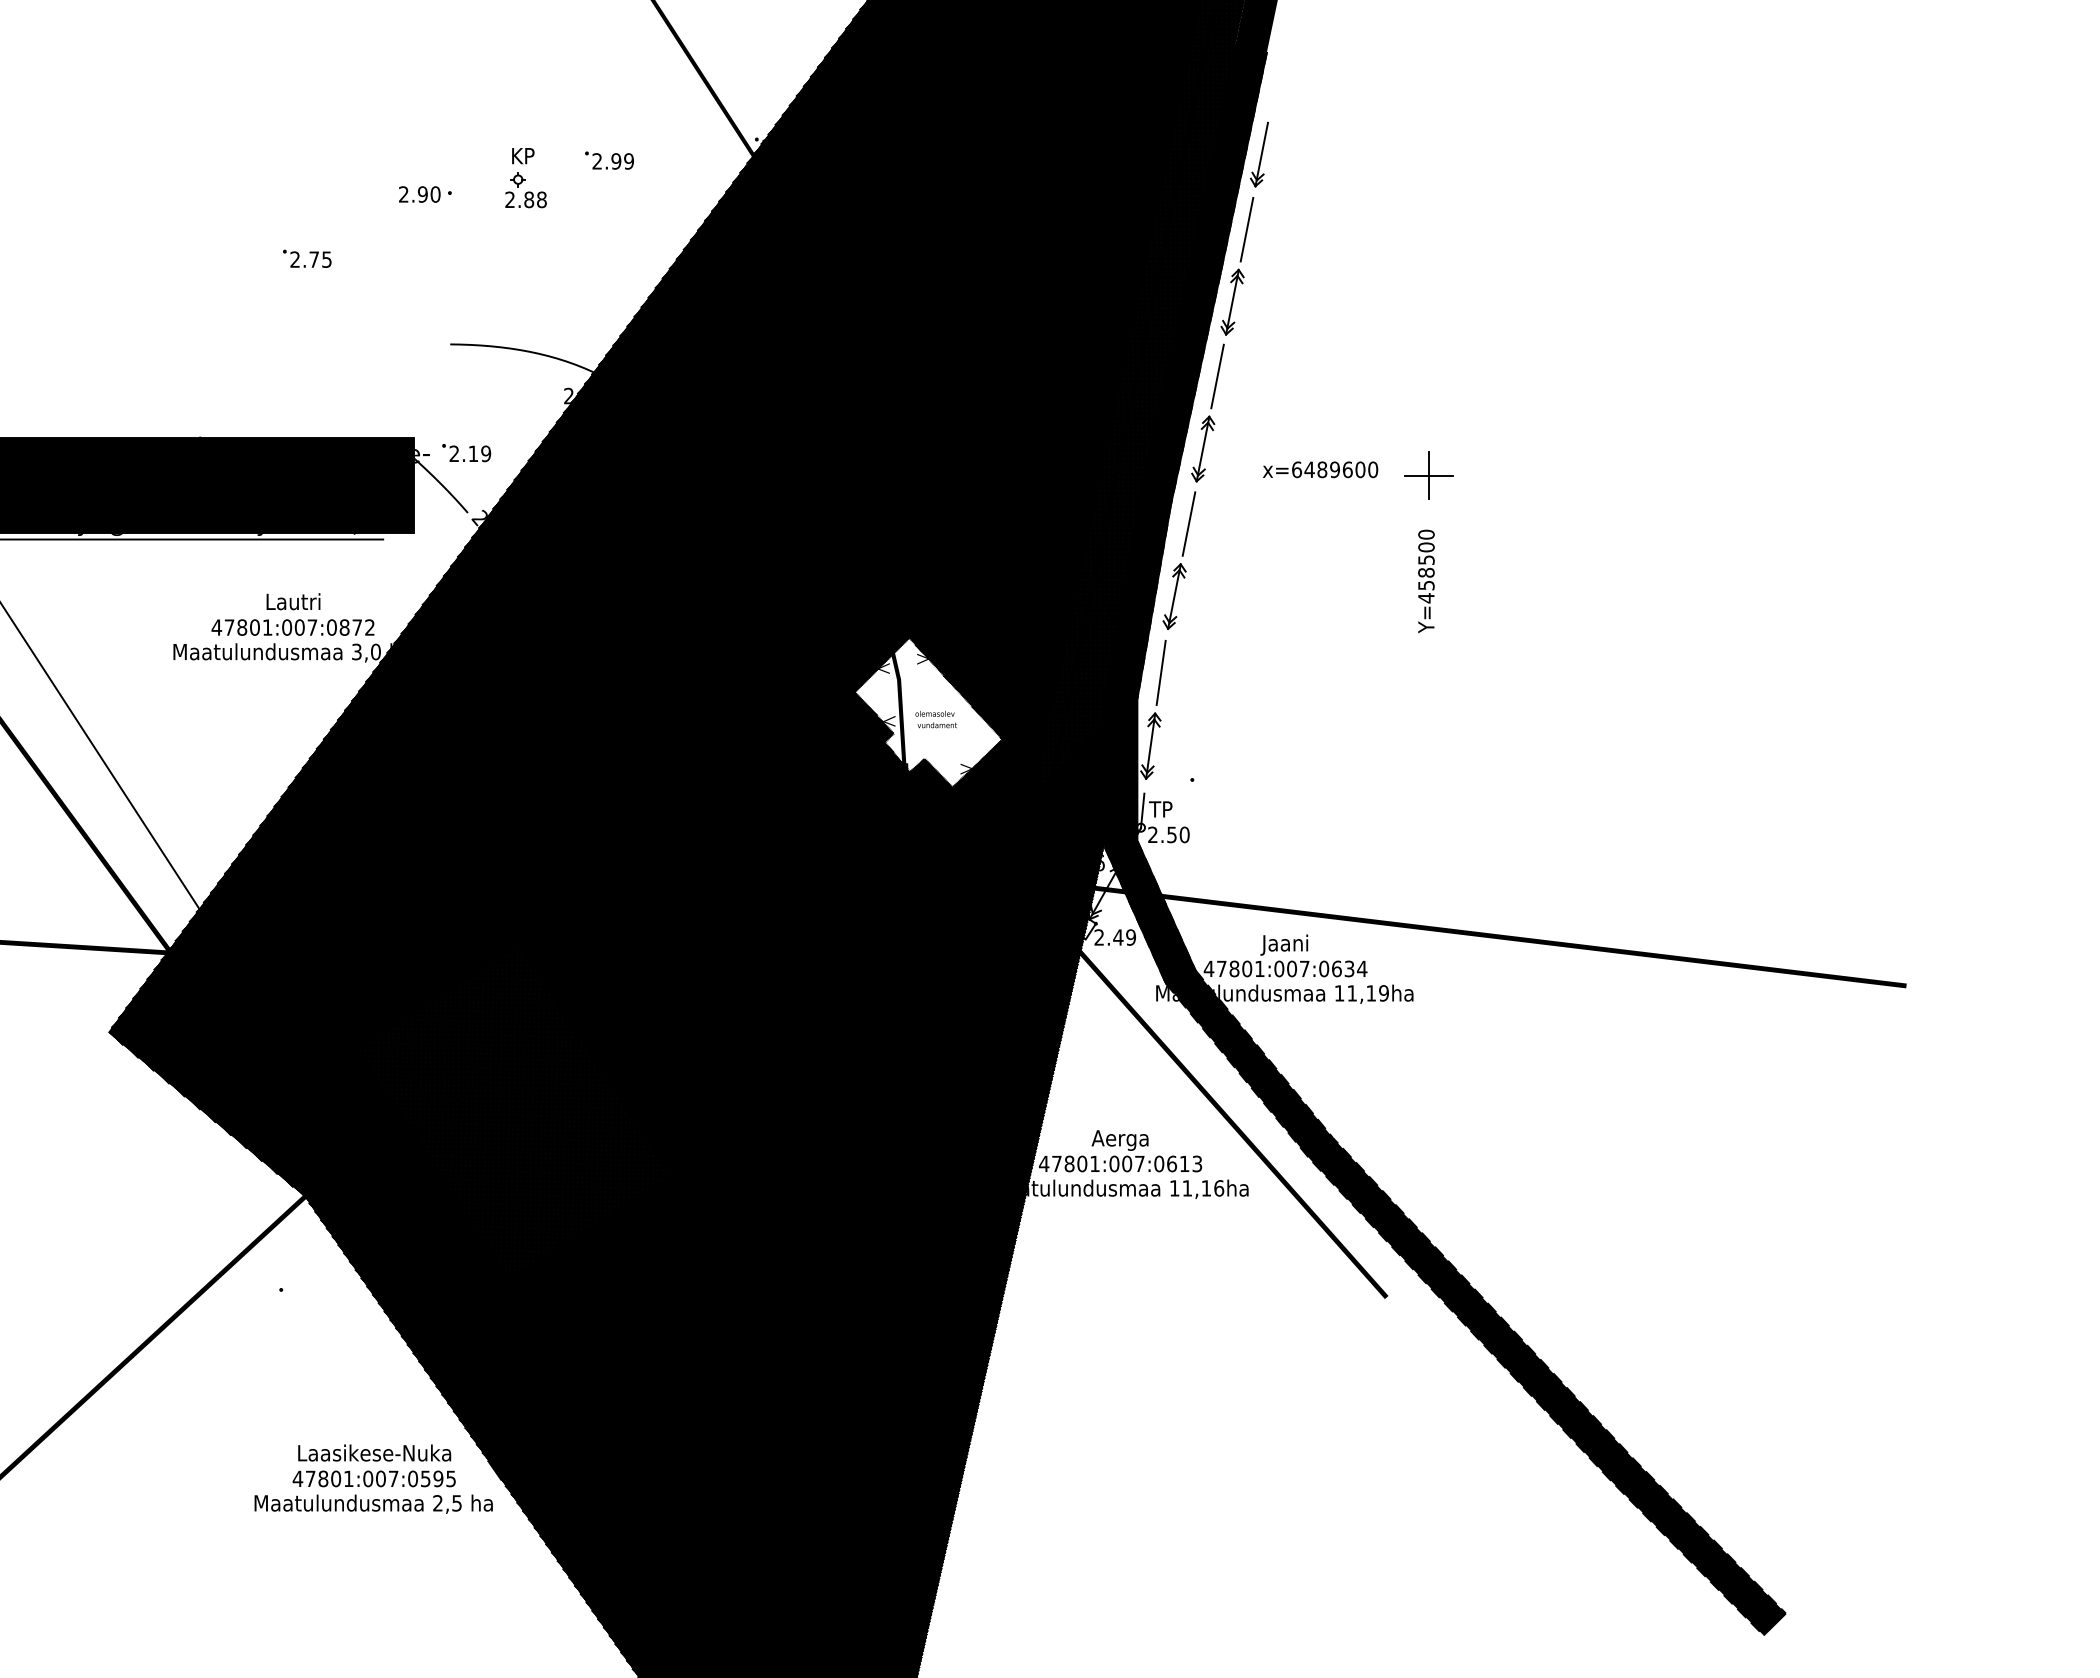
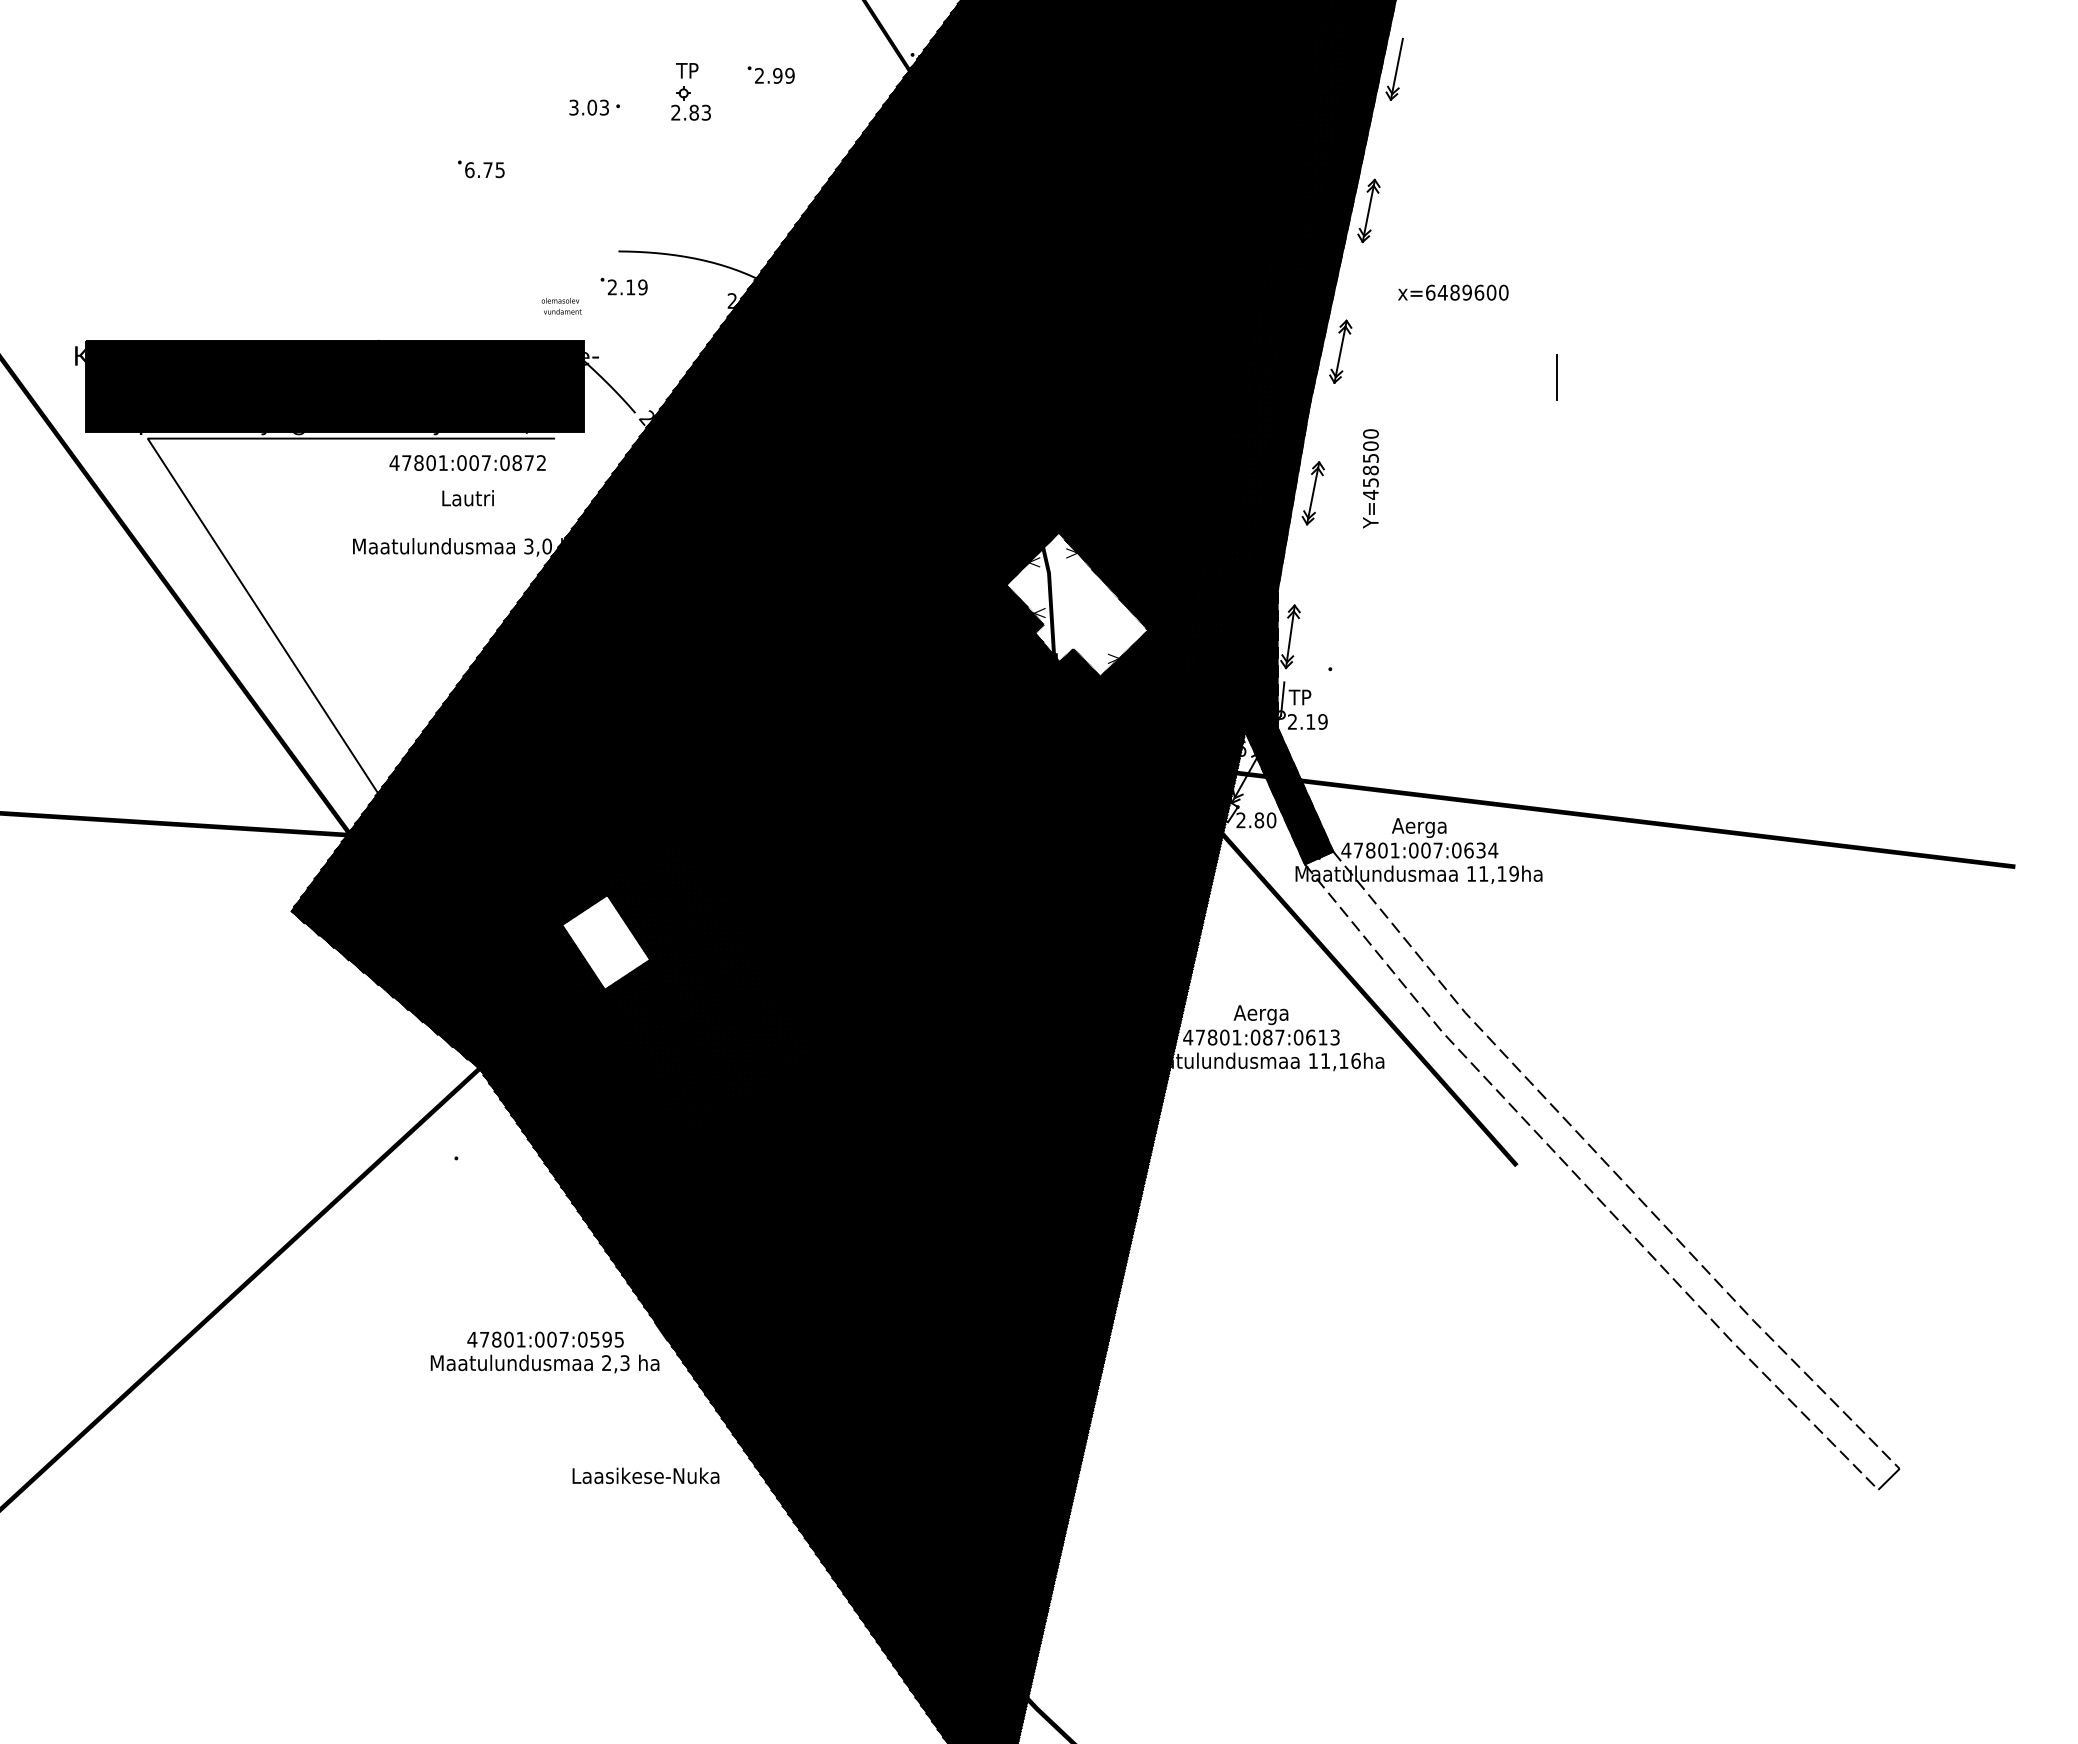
text: (522, 155) -> (687, 70), KP -> TP
text: (420, 194) -> (589, 107), 2.90 -> 3.03
text: (542, 199) -> (706, 112), 2.88 -> 2.83
line: (1246, 228) -> (1382, 140), removed
text: (294, 260) -> (469, 170), 2.75 -> 6.75
line: (1217, 375) -> (1354, 281), removed
part: (465, 452) -> (623, 286), moved
text: (1320, 469) -> (1453, 292), moved
line: (1429, 475) -> (1557, 377), removed
line: (1189, 523) -> (1327, 423), removed
text: (1426, 581) -> (1370, 478), moved
text: (292, 626) -> (467, 462), moved
line: (1161, 672) -> (1300, 566), removed
text: (936, 719) -> (561, 306), moved
text: (1177, 834) -> (1316, 721), 2.50 -> 2.19
text: (1124, 937) -> (1265, 820), 2.49 -> 2.80
text: (1284, 944) -> (1418, 827), Jaani -> Aerga
hatch: (436, 1064) -> (605, 942), removed
text: (1126, 1163) -> (1267, 1037), 47801:007:0613 -> 47801:087:0613
fill: (1475, 1302) -> (1601, 1170), removed
text: (374, 1452) -> (645, 1475), moved
text: (456, 1502) -> (624, 1362), 2,5 -> 2,3

